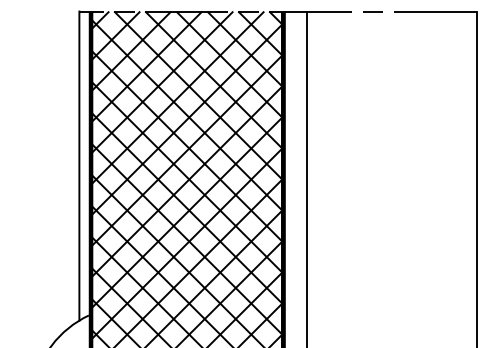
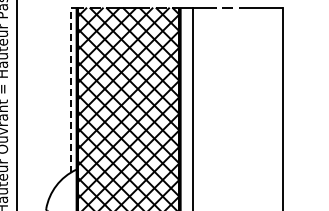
line: (80, 164) -> (71, 89), solid -> dashed

